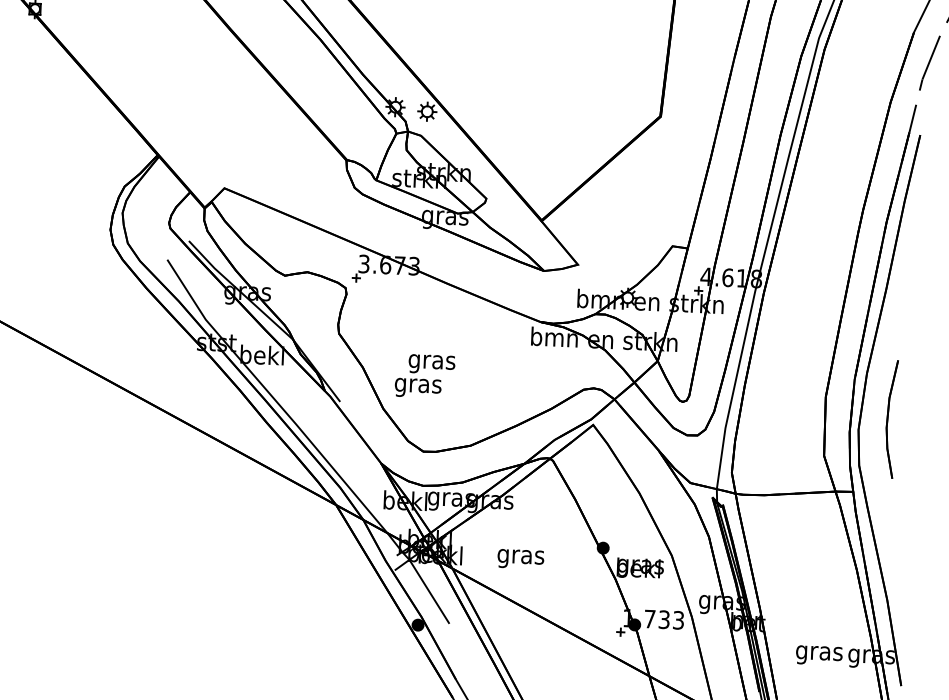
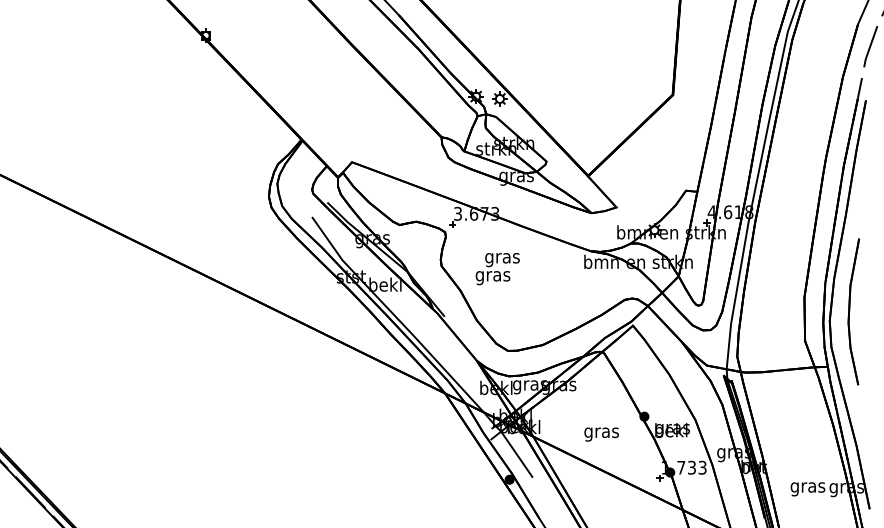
text: (424, 376) -> (497, 269), moved
part: (891, 418) -> (853, 311), size x1.67
text: (520, 559) -> (601, 434), moved

